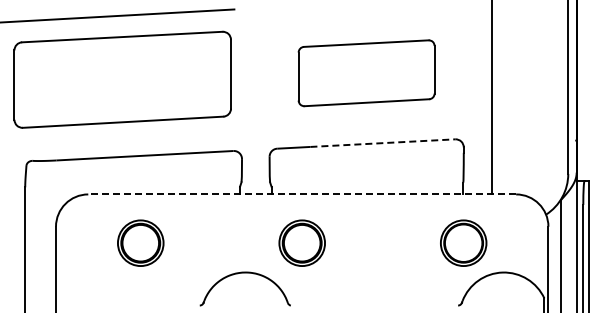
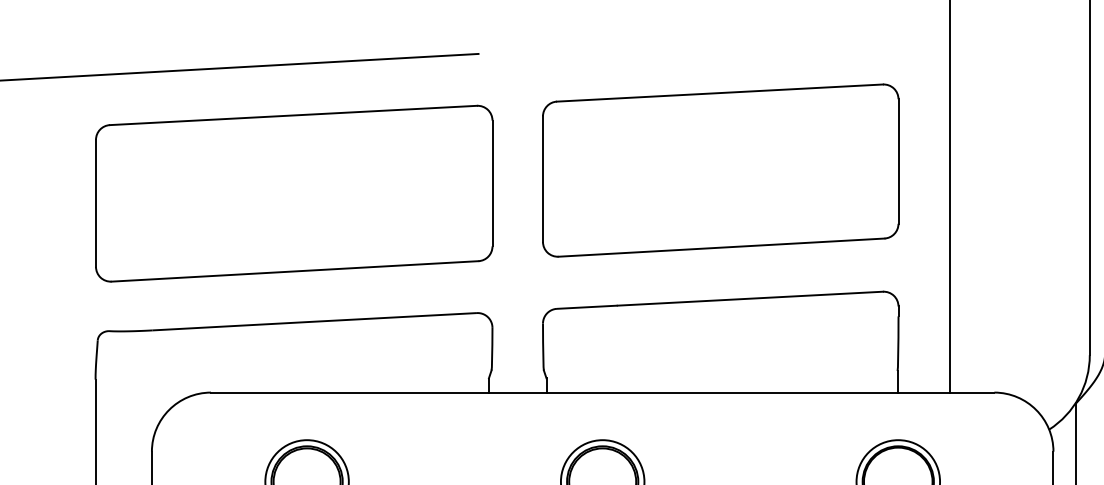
part: (366, 73) -> (720, 171), size x1.43
part: (122, 79) -> (293, 193), moved
line: (382, 143) -> (749, 299), dashed -> solid
line: (302, 194) -> (603, 392), dashed -> solid

